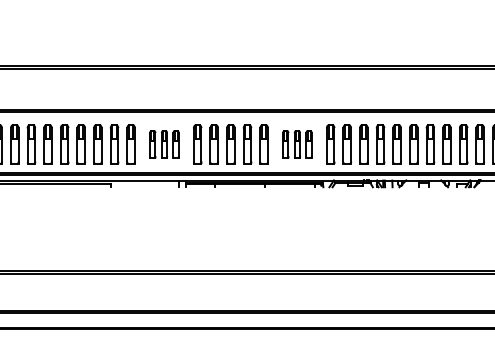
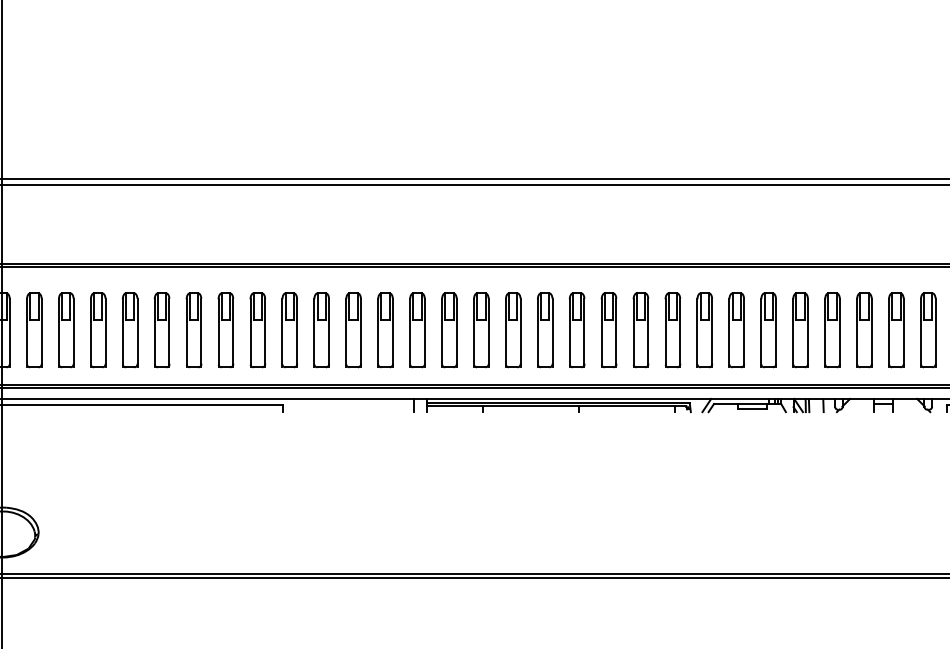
part: (164, 144) -> (385, 330), size x1.43
part: (297, 144) -> (641, 330), size x1.43

